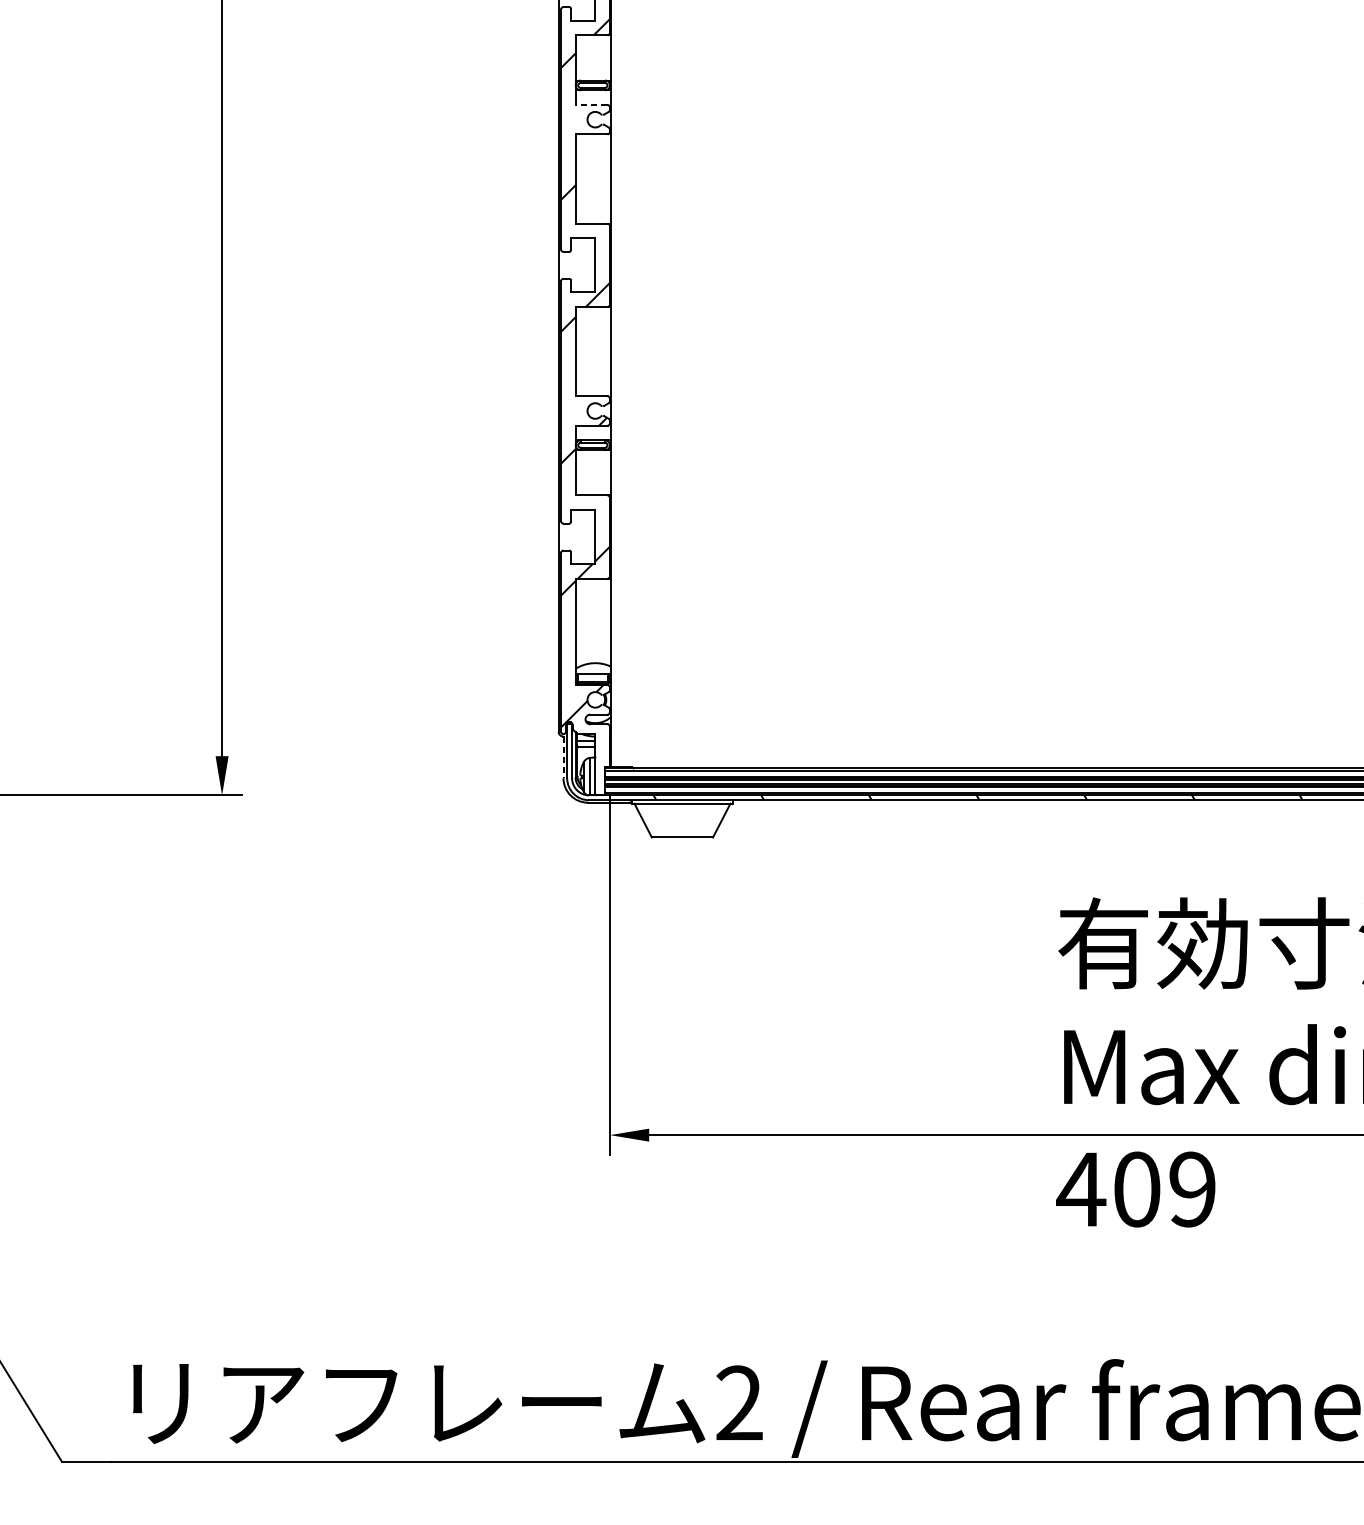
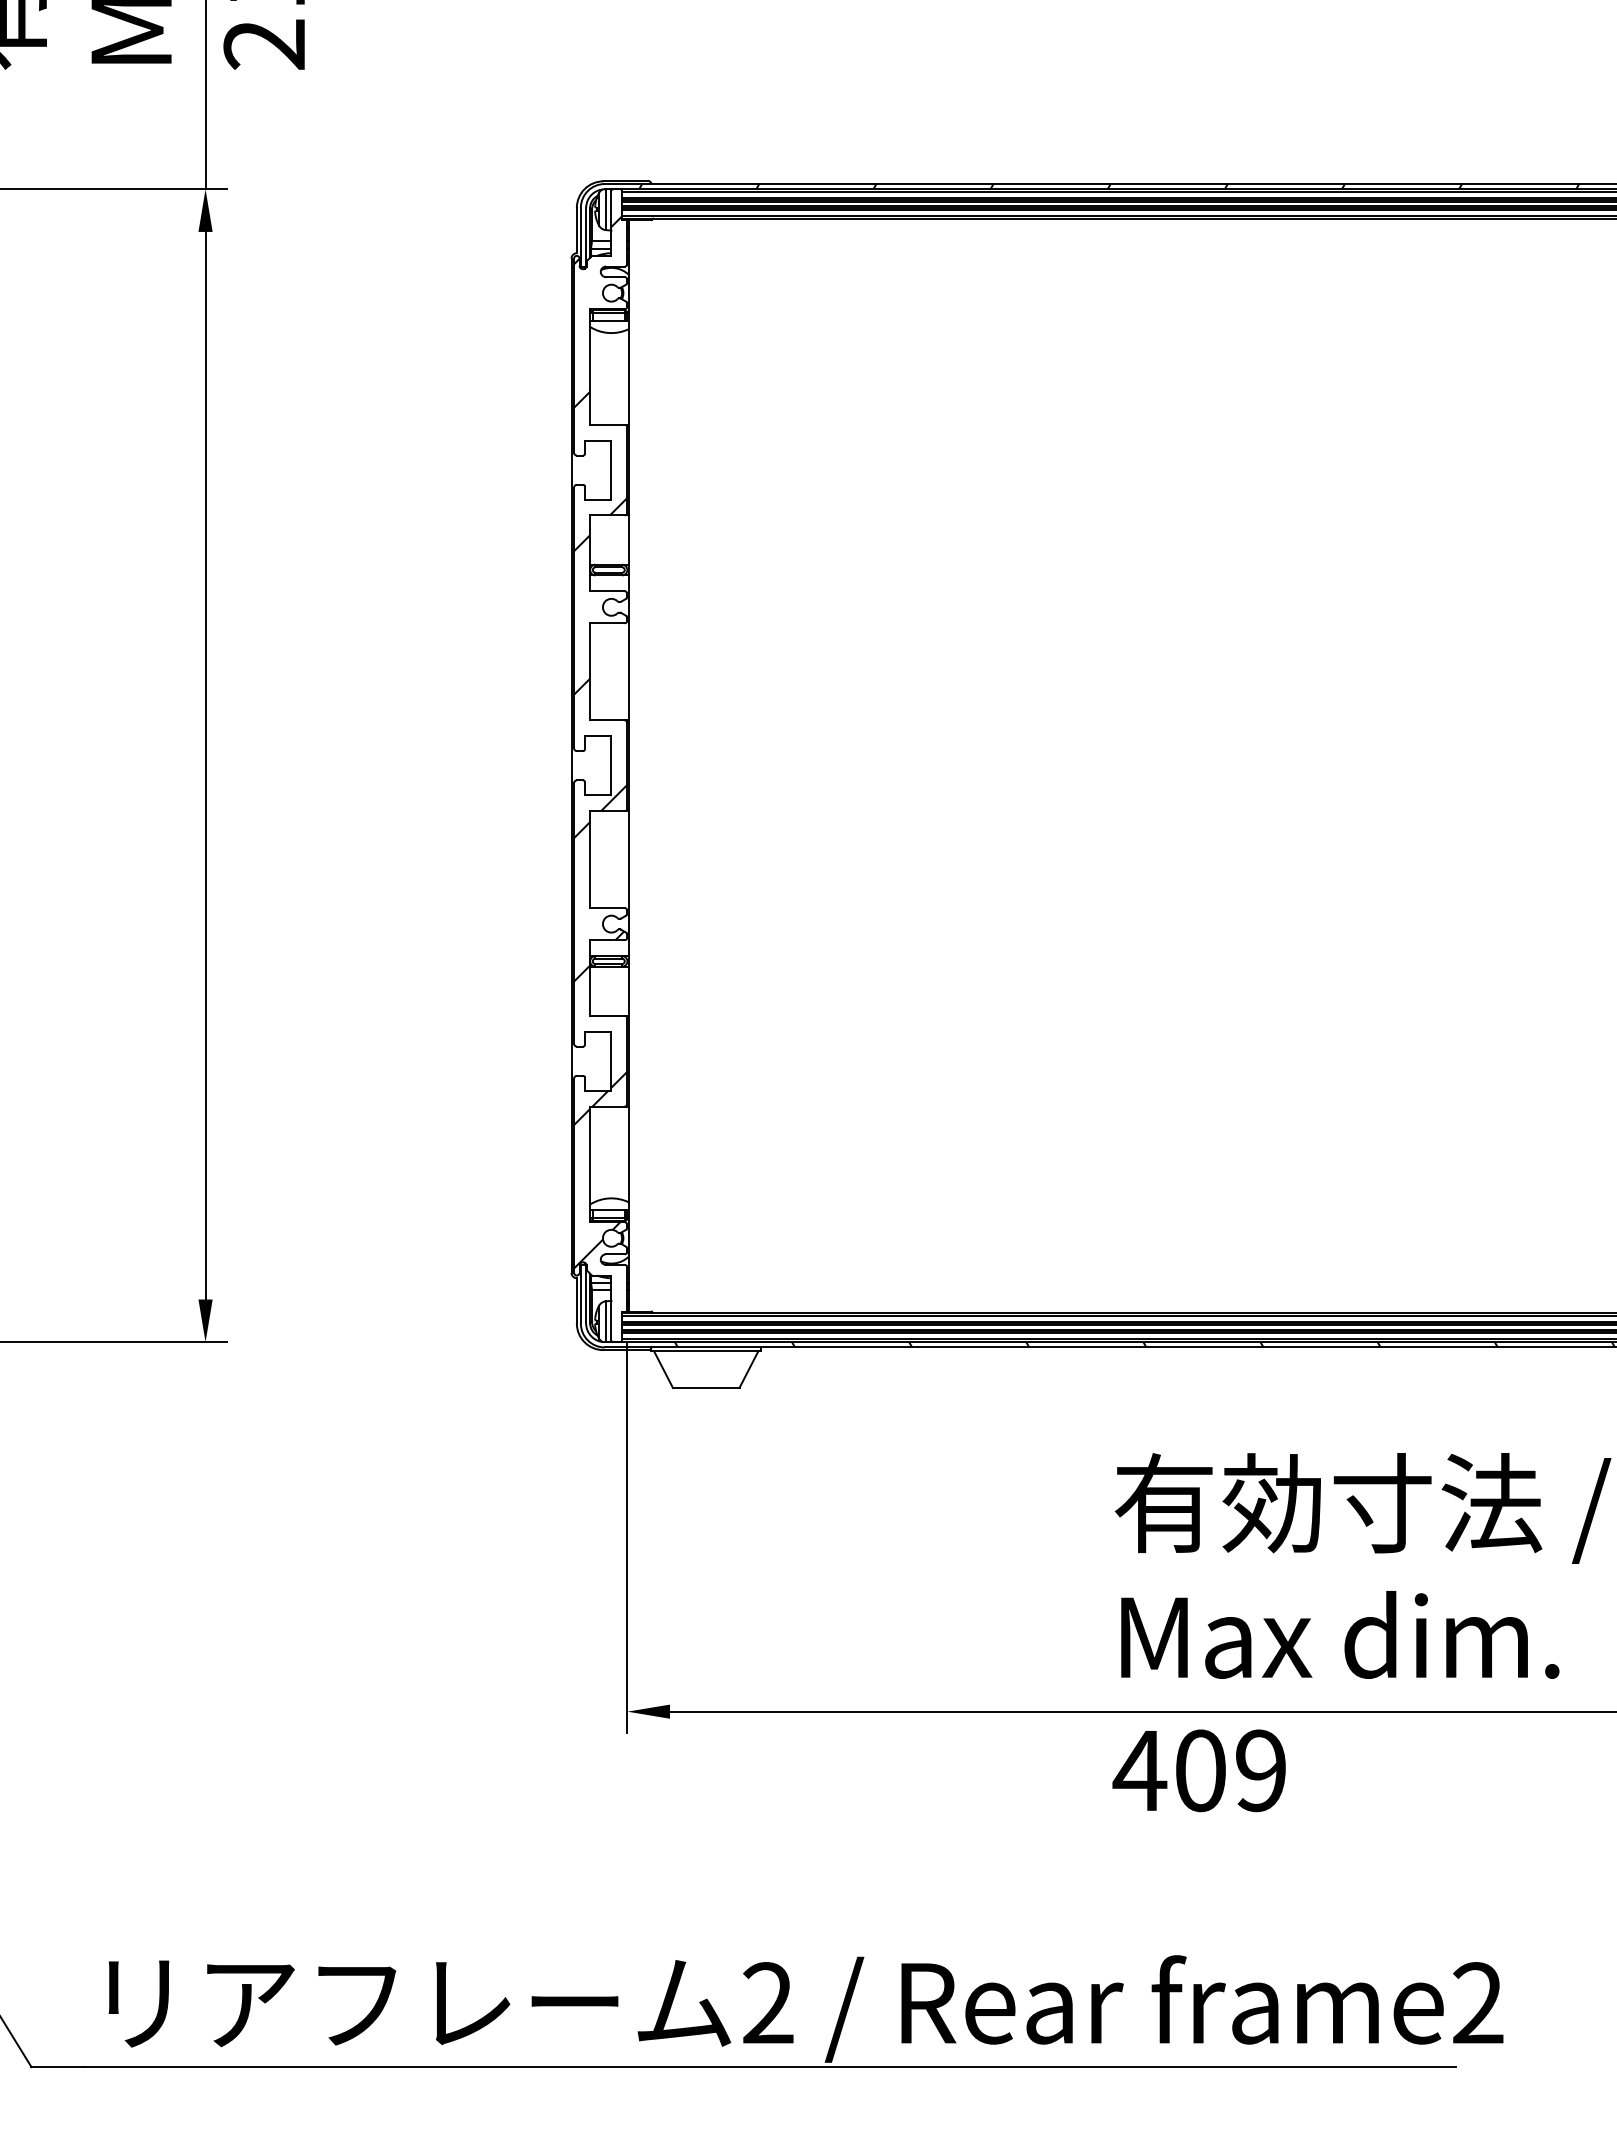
line: (590, 105) -> (606, 591), dashed -> solid
line: (563, 757) -> (576, 1300), dashed -> solid

